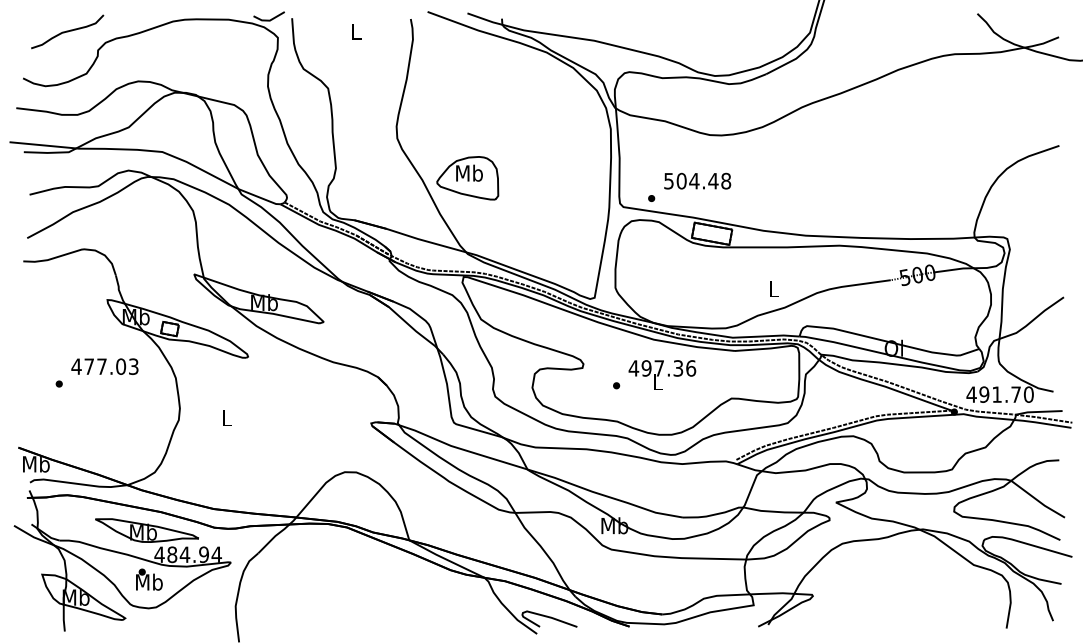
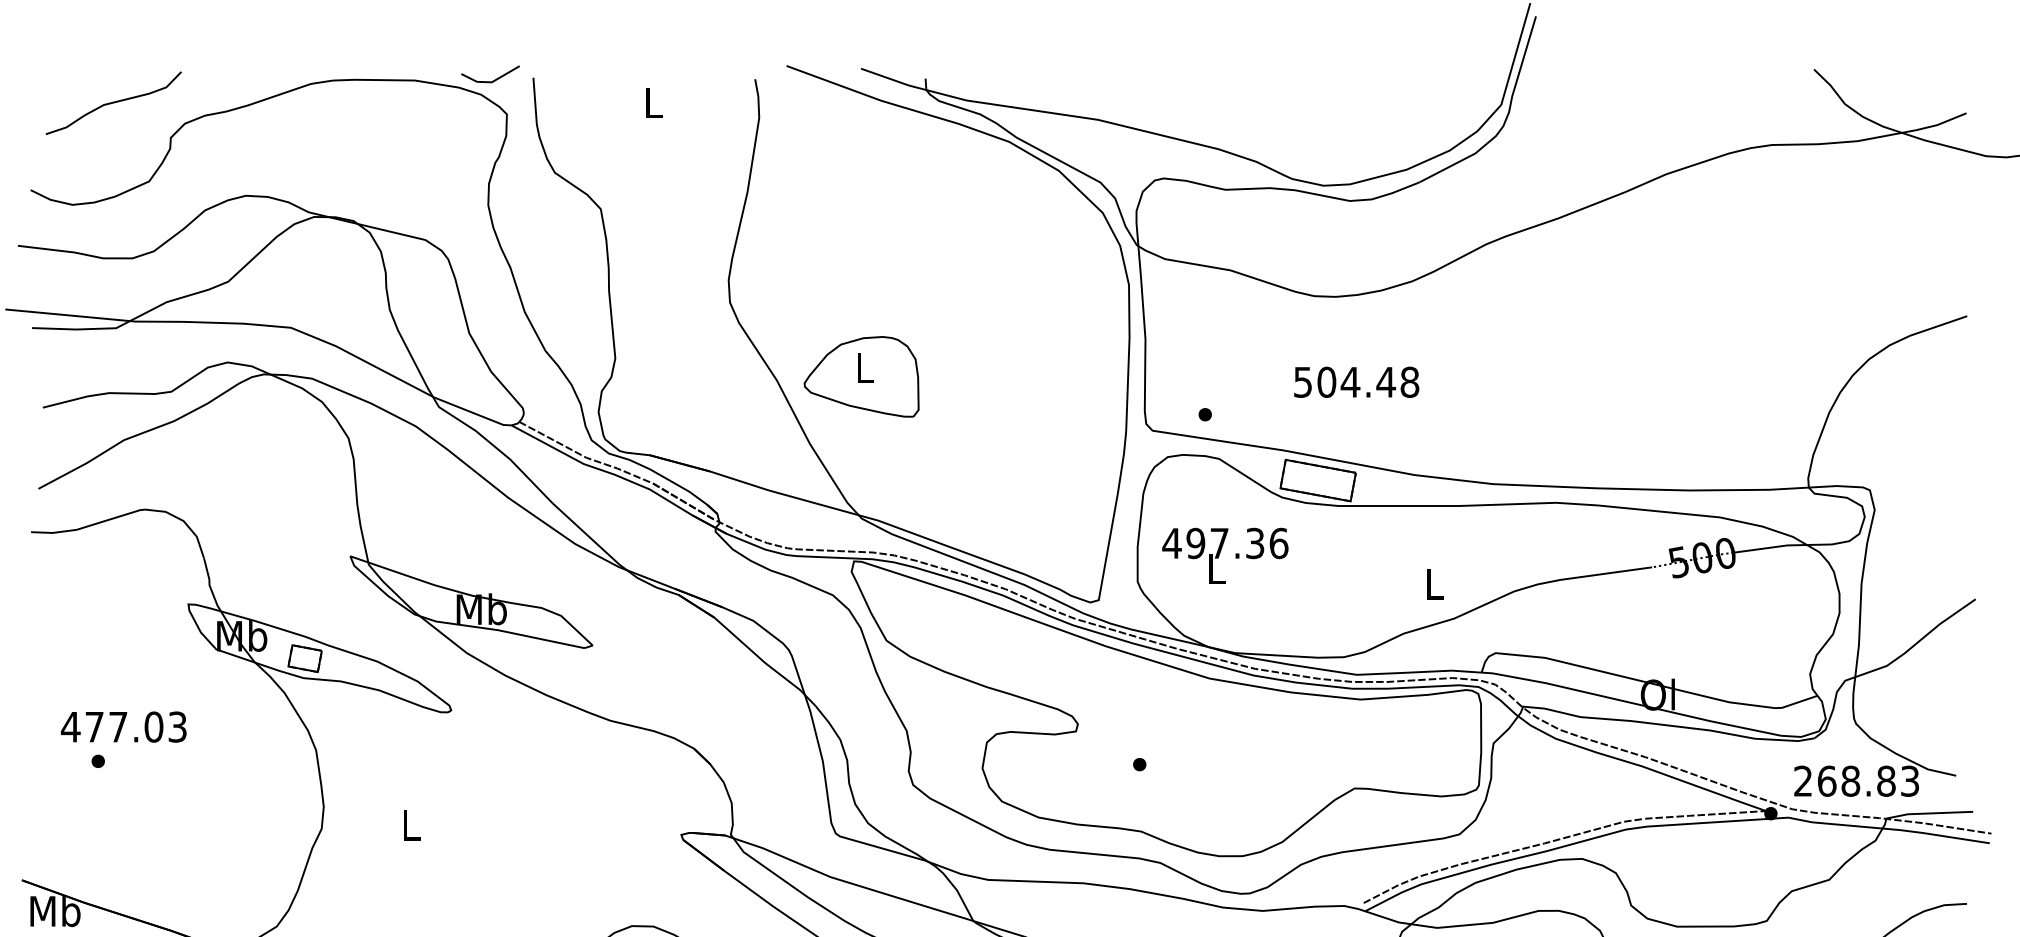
text: (469, 172) -> (864, 366), Mb -> L
text: (697, 180) -> (1356, 381), moved
text: (104, 366) -> (123, 726), moved
text: (662, 374) -> (1225, 554), moved
text: (999, 394) -> (1855, 780), 491.70 -> 268.83

